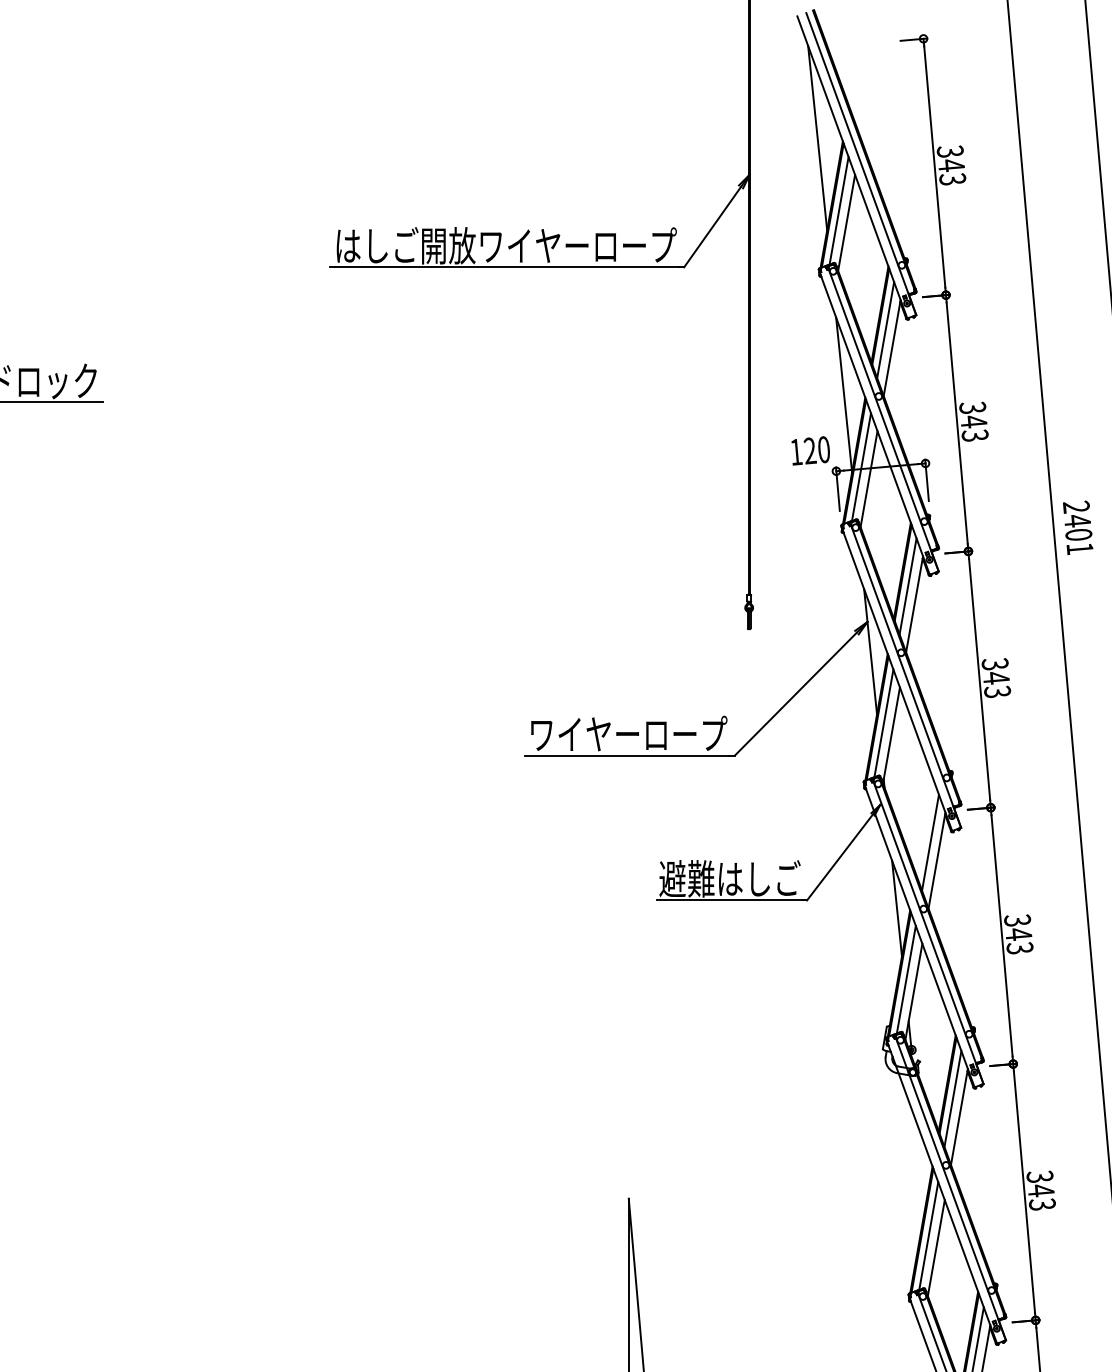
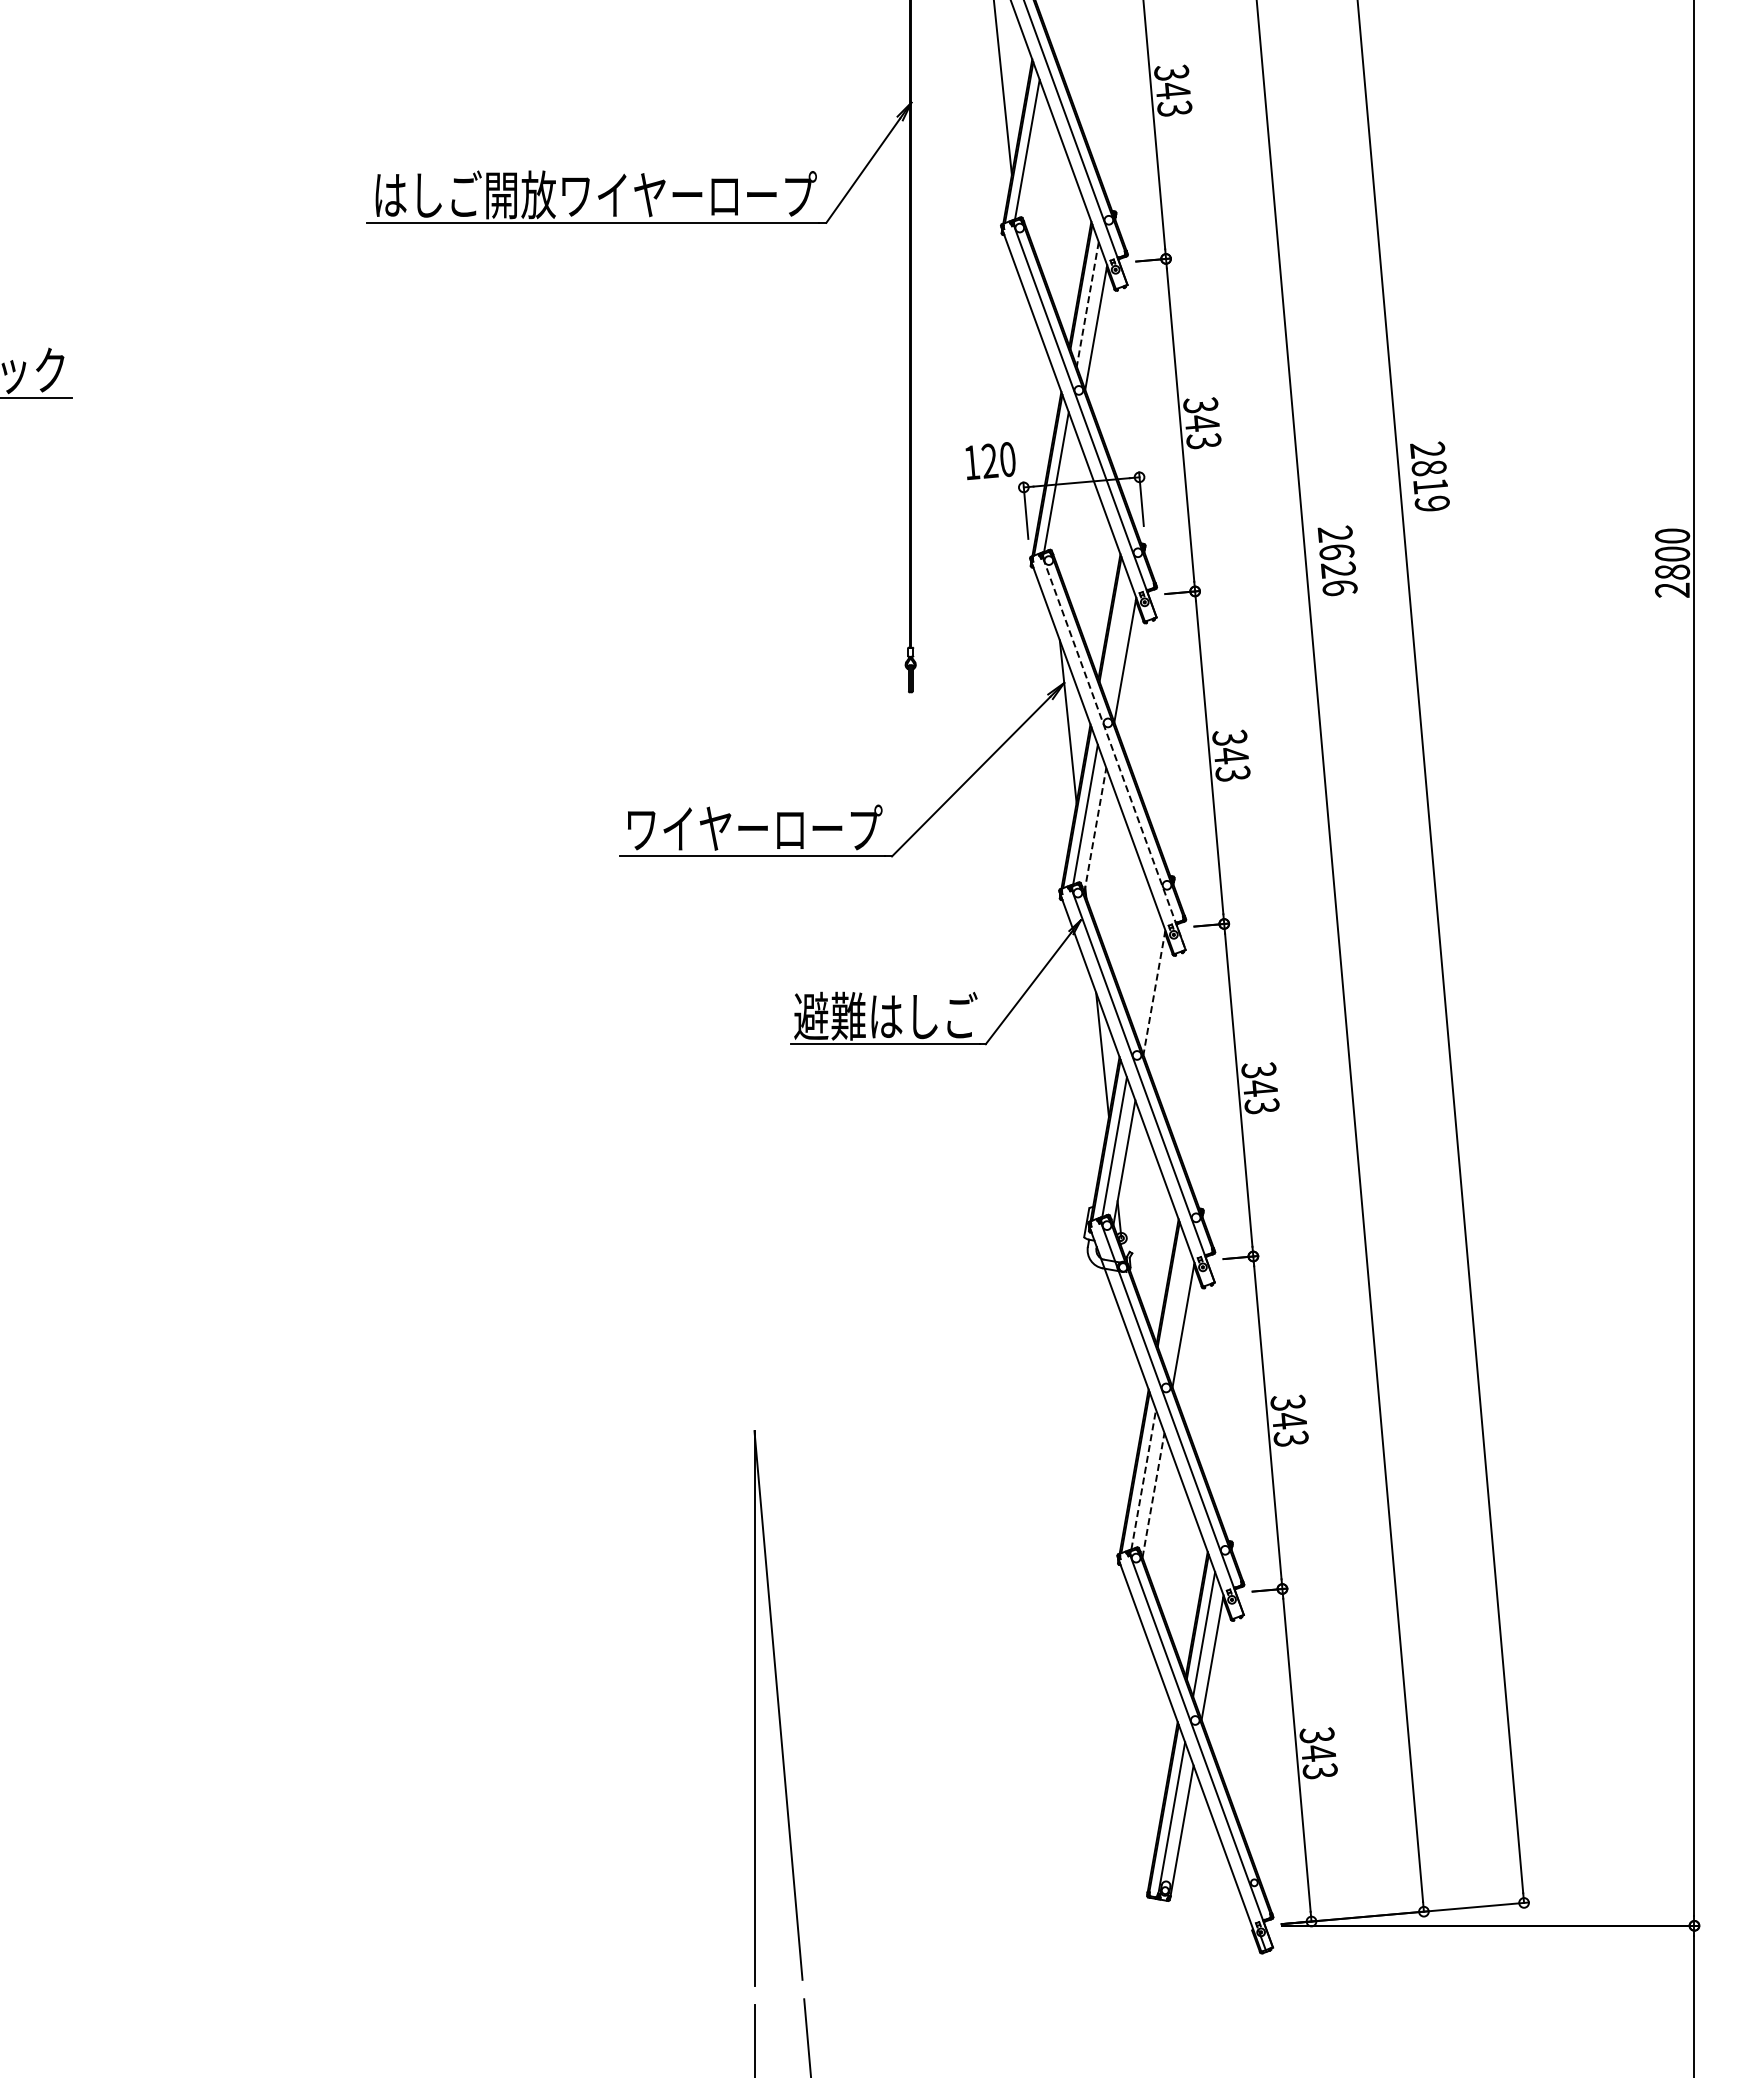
line: (846, 222) -> (1037, 164), removed
line: (885, 330) -> (1087, 304), solid -> dashed
line: (843, 394) -> (1033, 388), removed
line: (869, 479) -> (1066, 497), removed
text: (1078, 535) -> (1338, 570), 2401 -> 2626
line: (907, 586) -> (1116, 636), removed
line: (906, 677) -> (1114, 754), solid -> dashed
line: (891, 734) -> (1095, 829), solid -> dashed
line: (930, 842) -> (1145, 969), removed
line: (937, 861) -> (1154, 993), solid -> dashed
line: (953, 1098) -> (1175, 1301), removed
line: (928, 1235) -> (1143, 1479), solid -> dashed
line: (936, 1247) -> (1153, 1494), solid -> dashed

